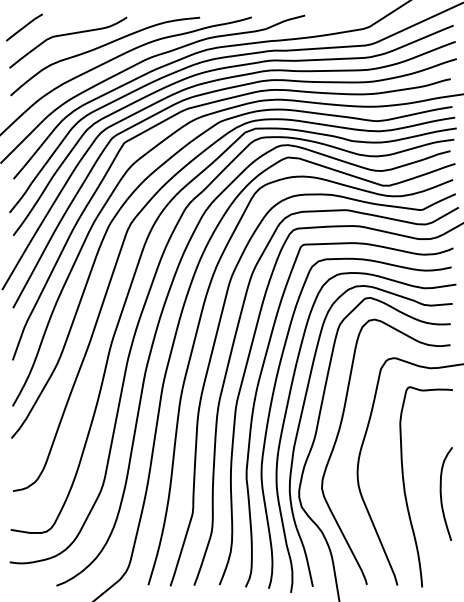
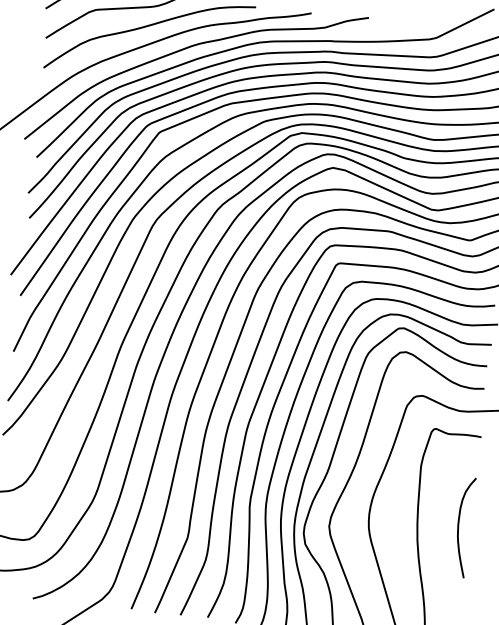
curve: (441, 493) -> (459, 526), moved

